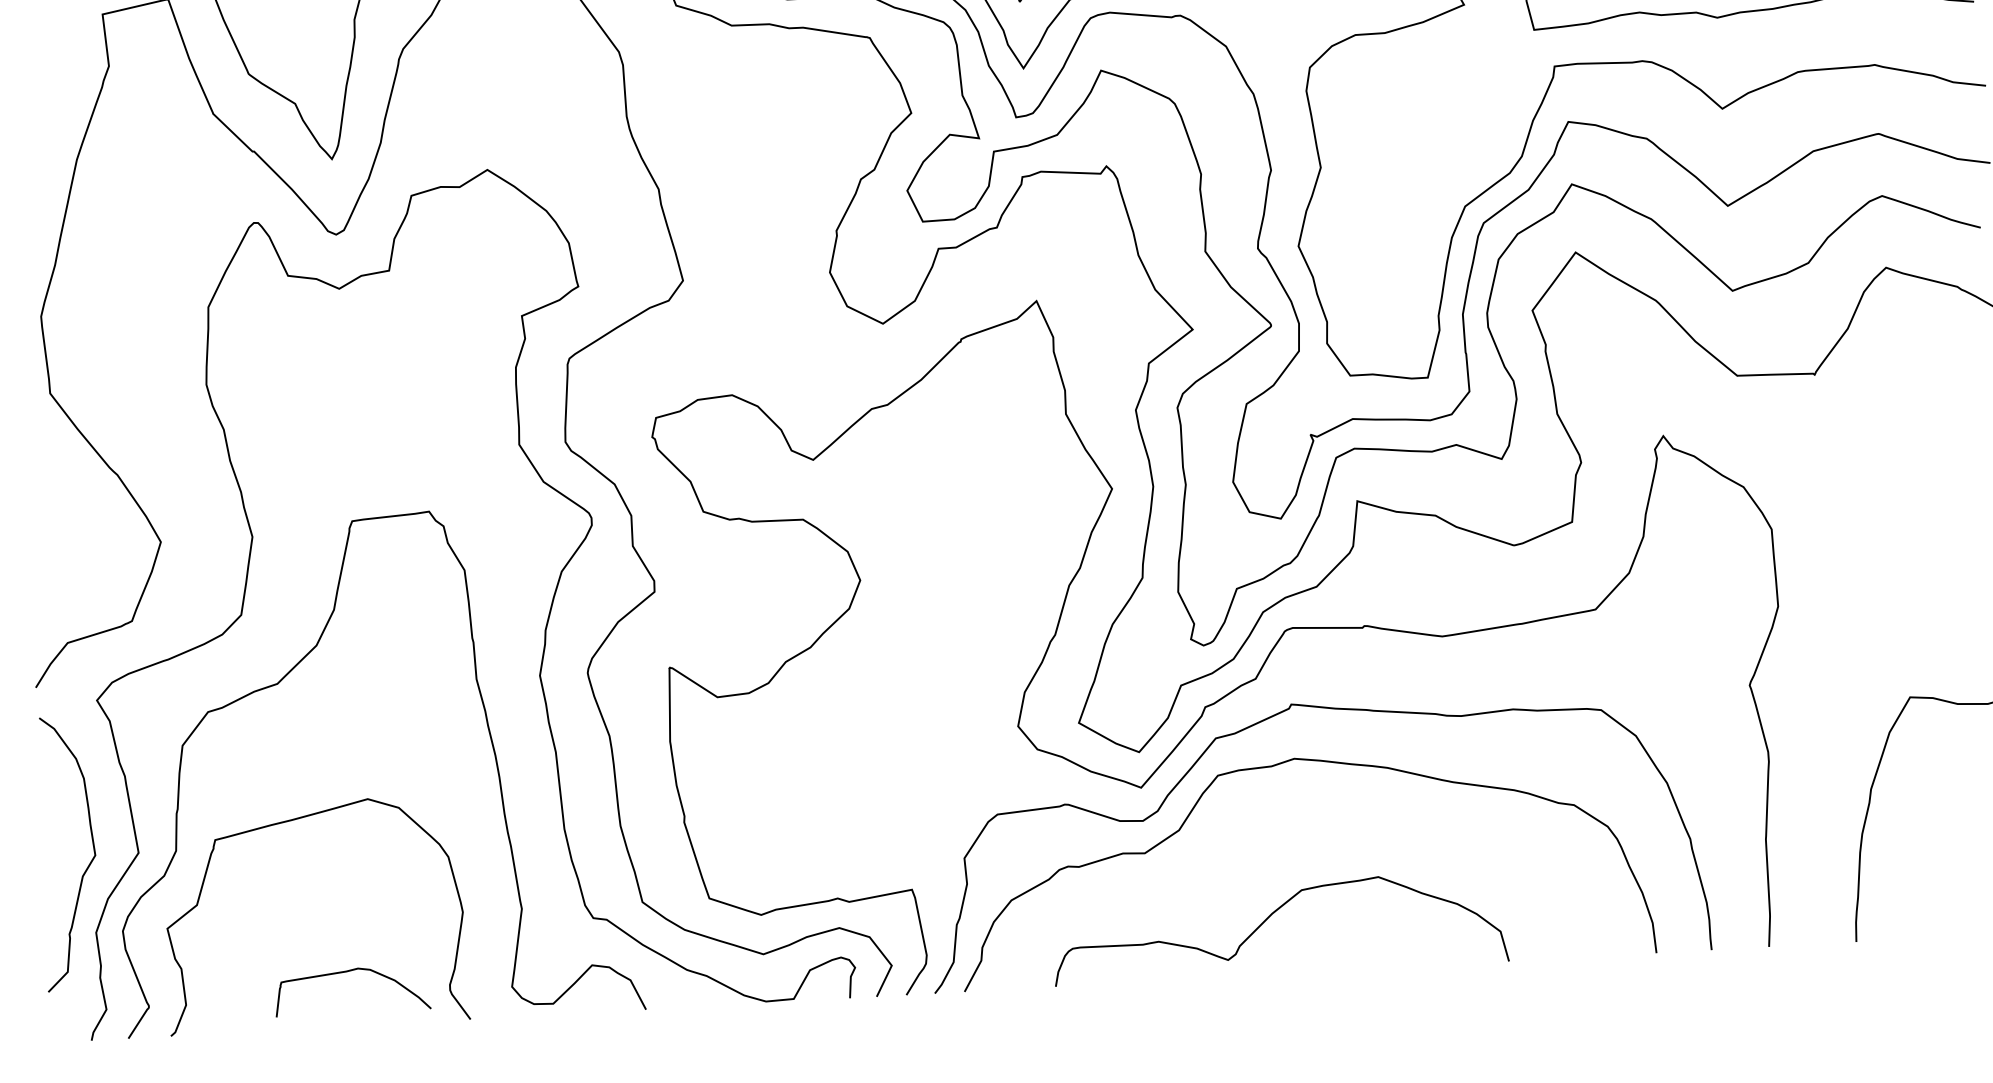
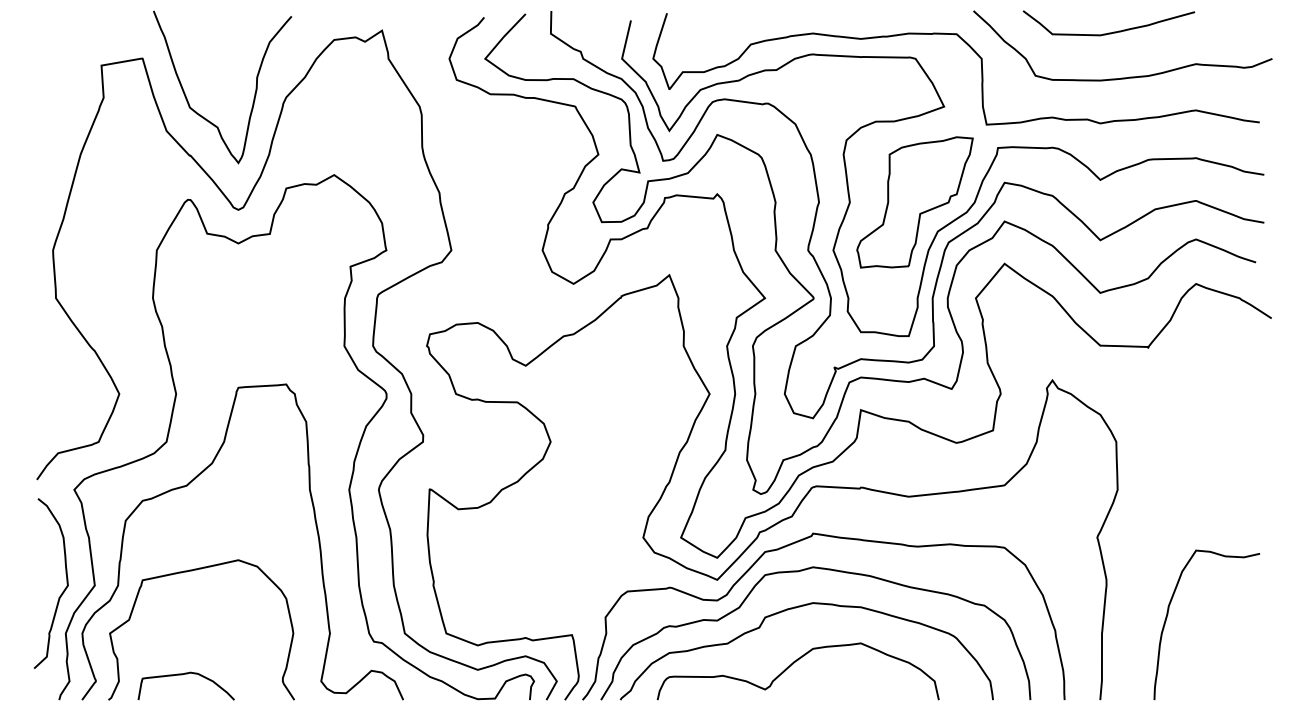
part: (1424, 161) -> (914, 202), added
curve: (1271, 826) -> (796, 608), added
curve: (345, 973) -> (182, 675), moved

